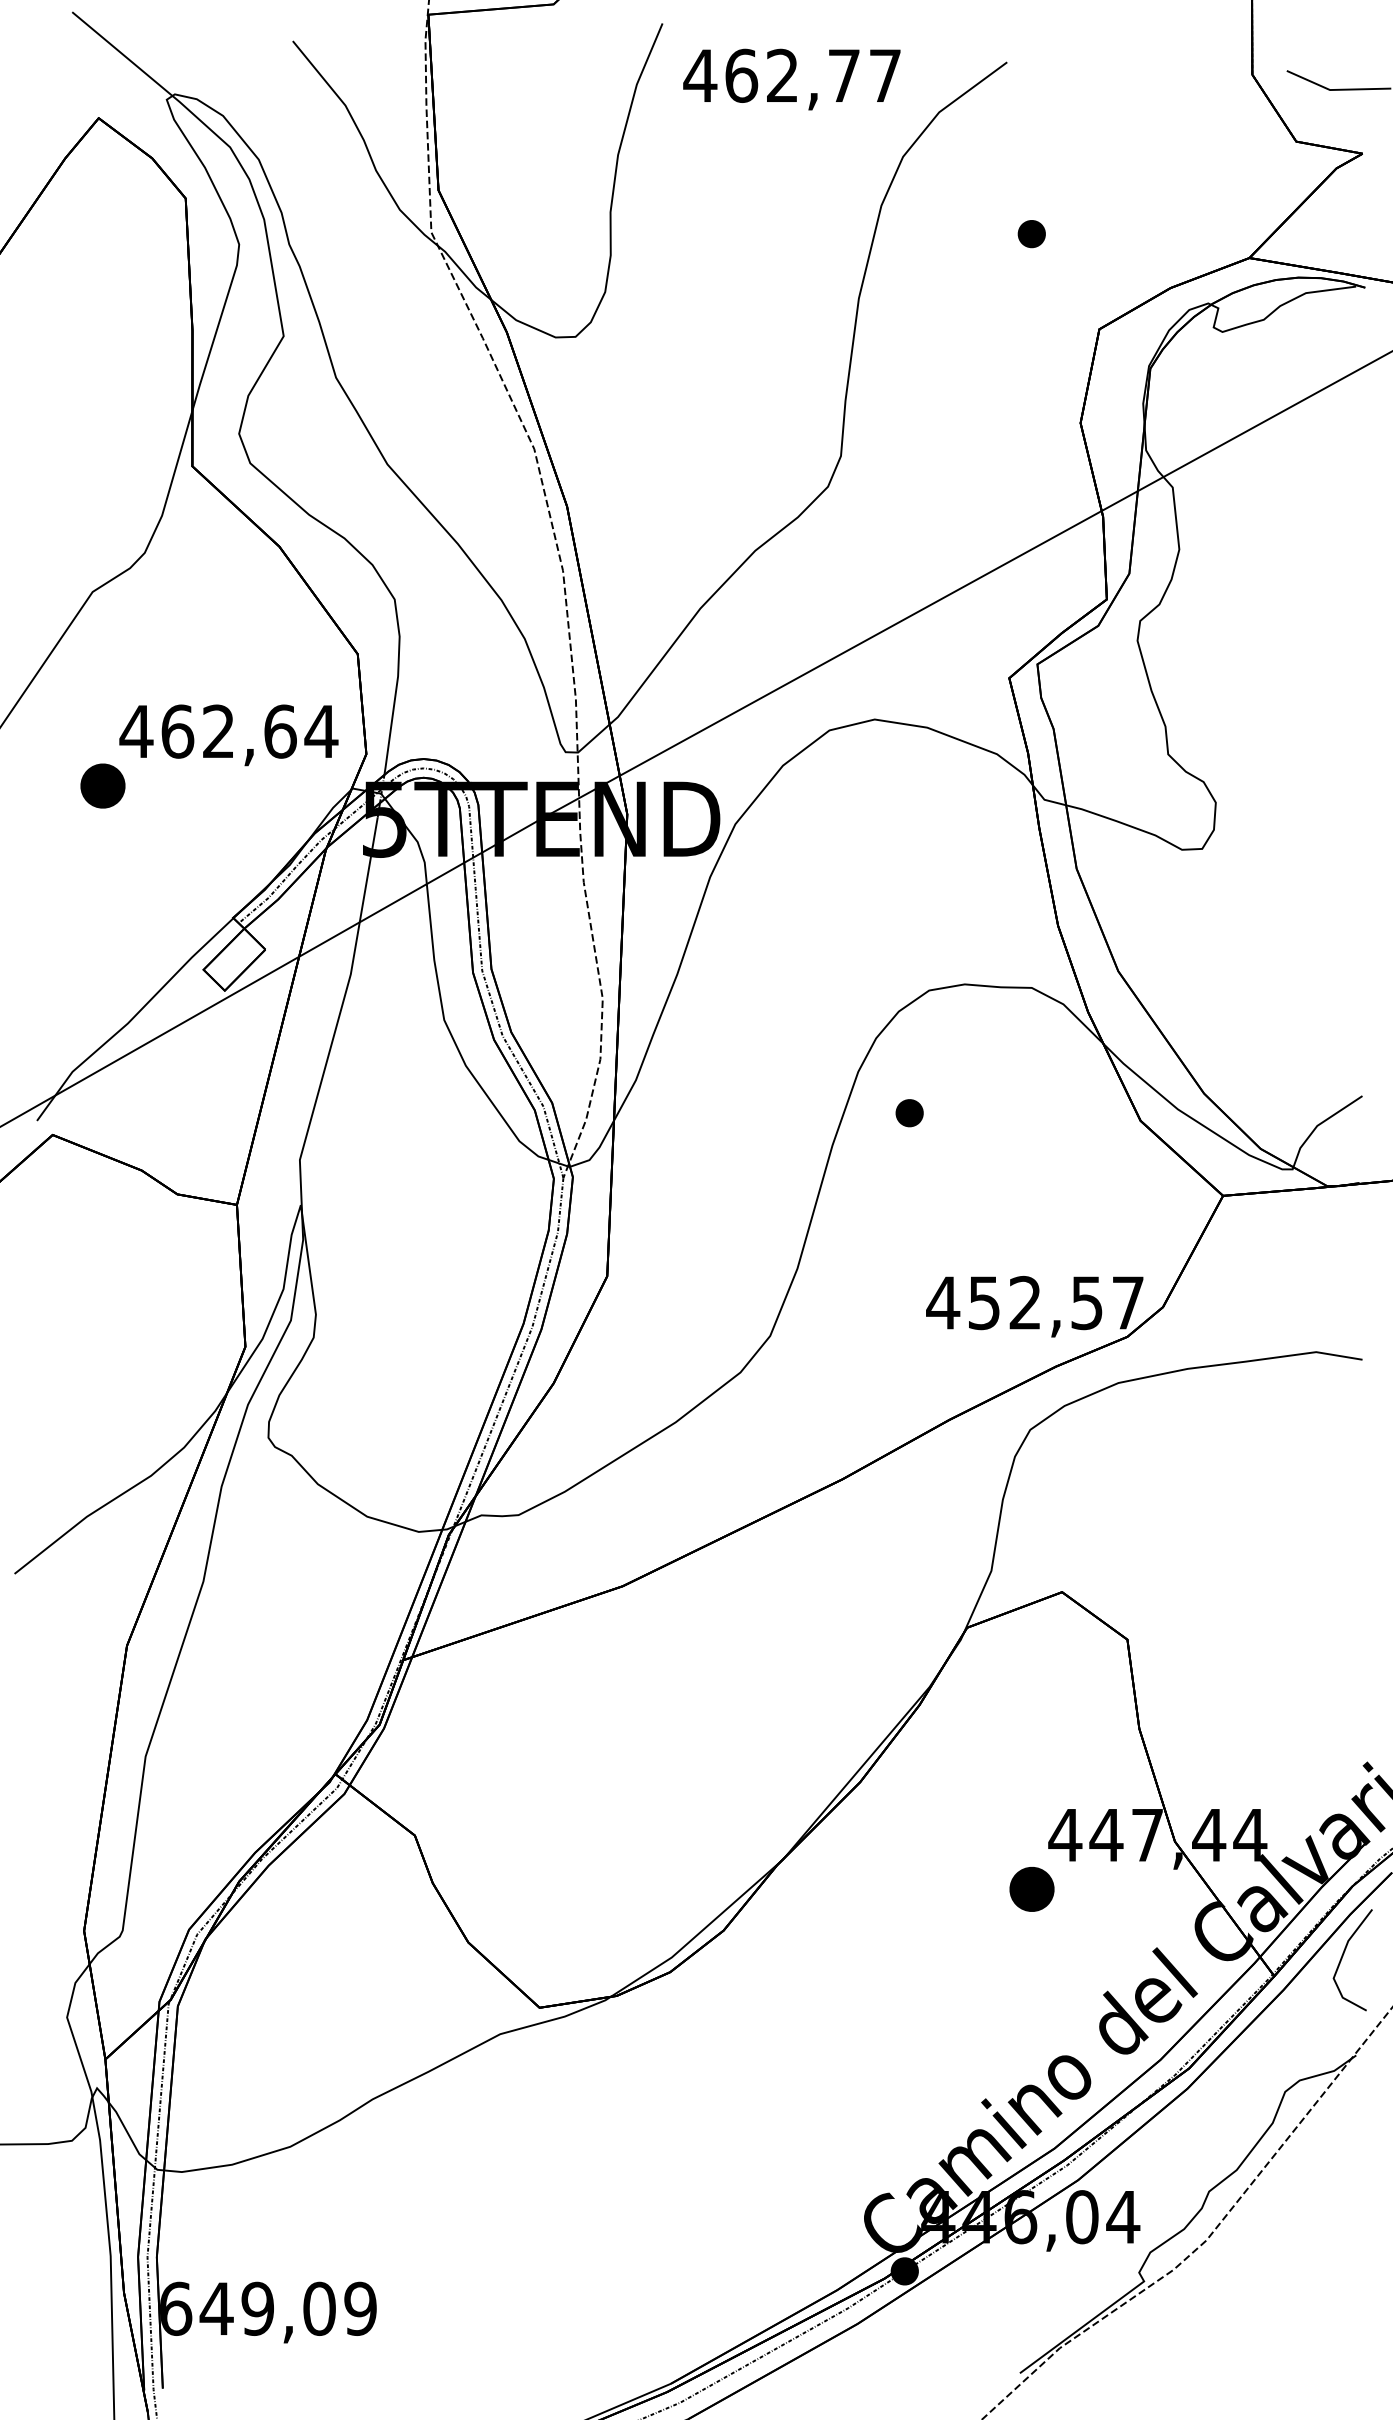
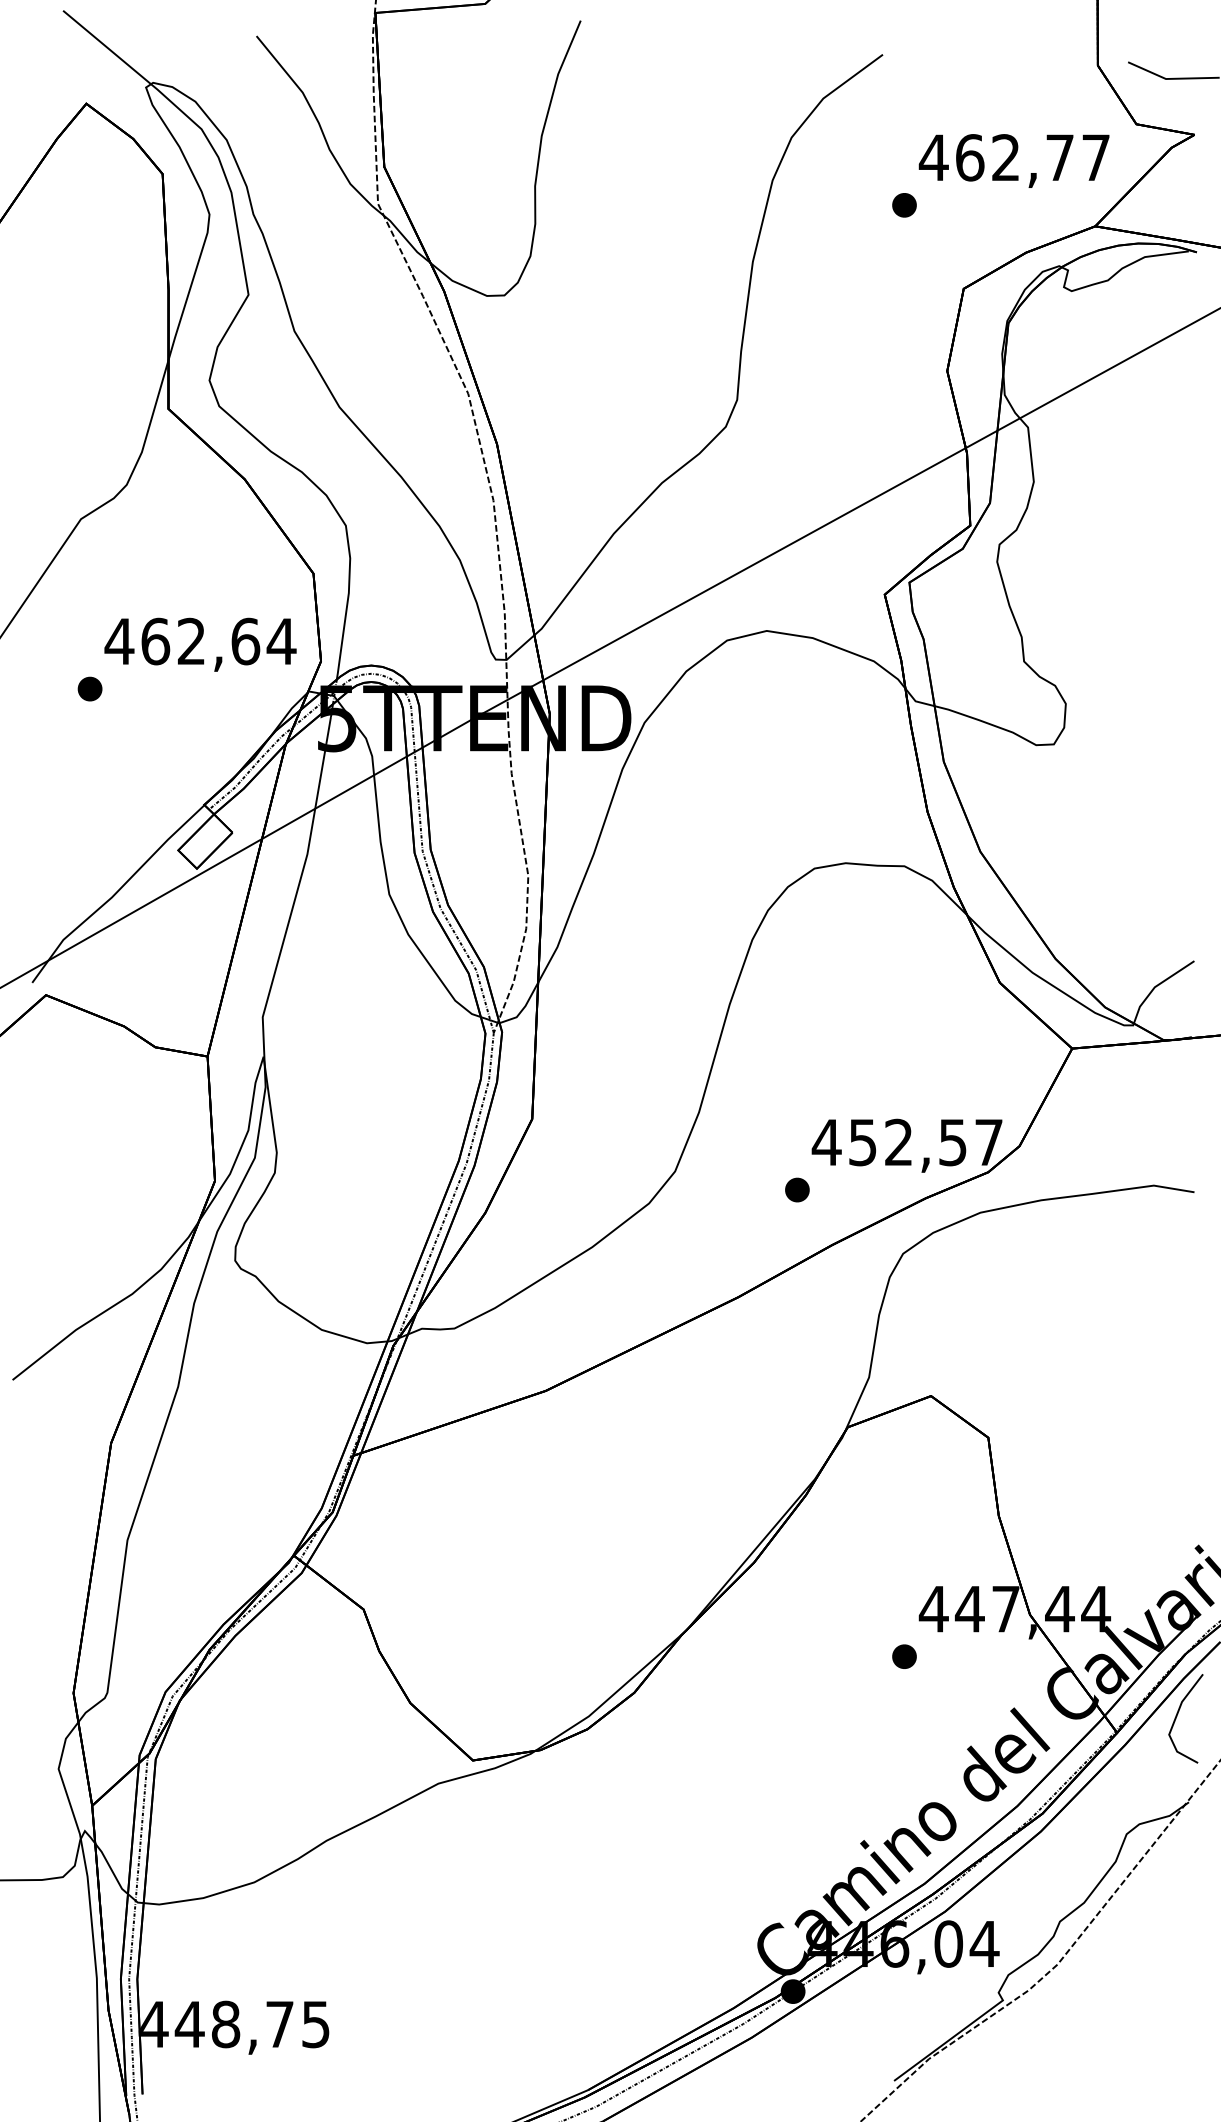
text: (791, 79) -> (1013, 160), moved
part: (102, 785) -> (89, 688), size x0.62
part: (909, 1113) -> (797, 1190), moved
part: (1031, 1889) -> (904, 1656), size x0.62
text: (267, 2308) -> (234, 2024), 649,09 -> 448,75

